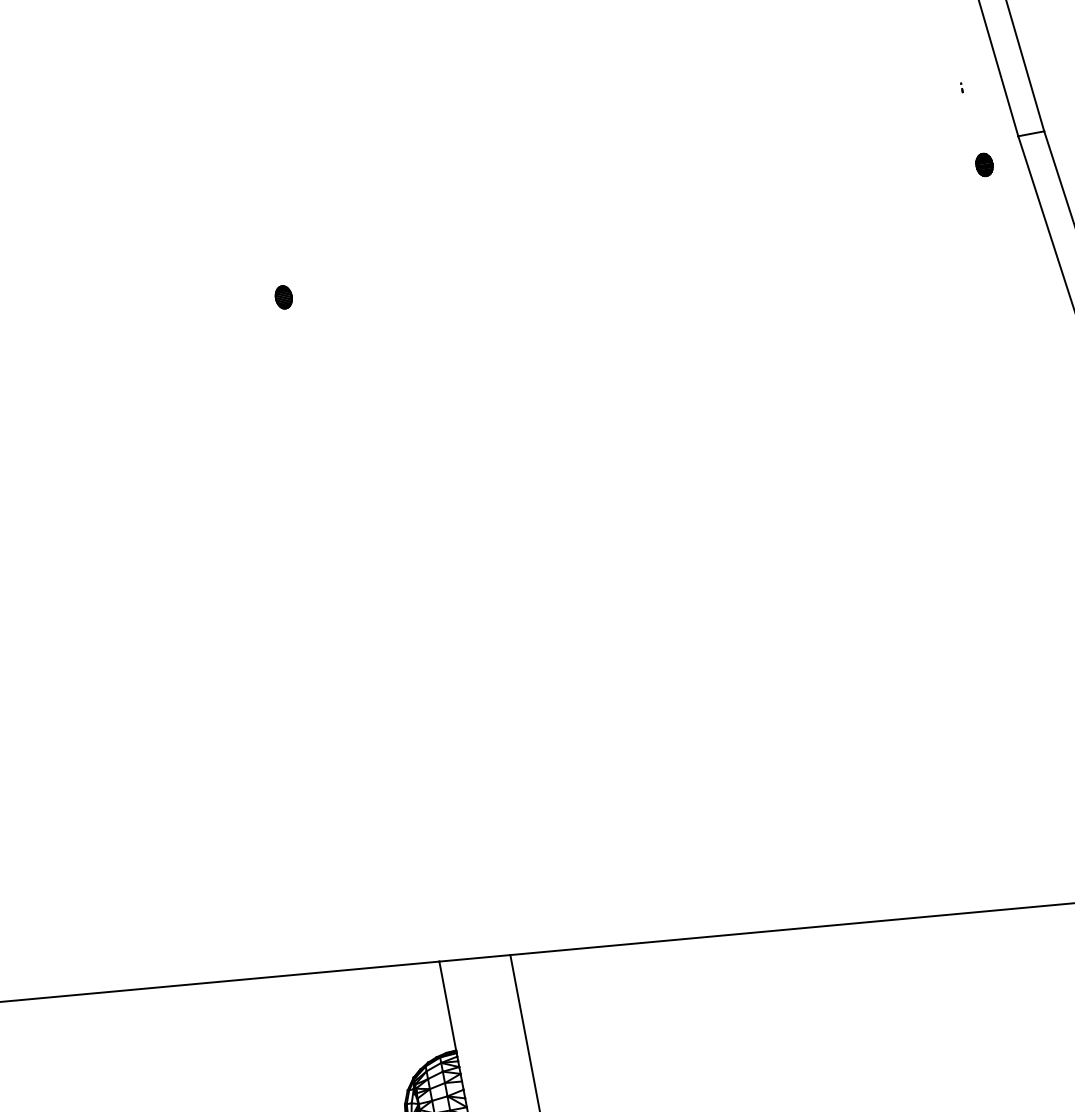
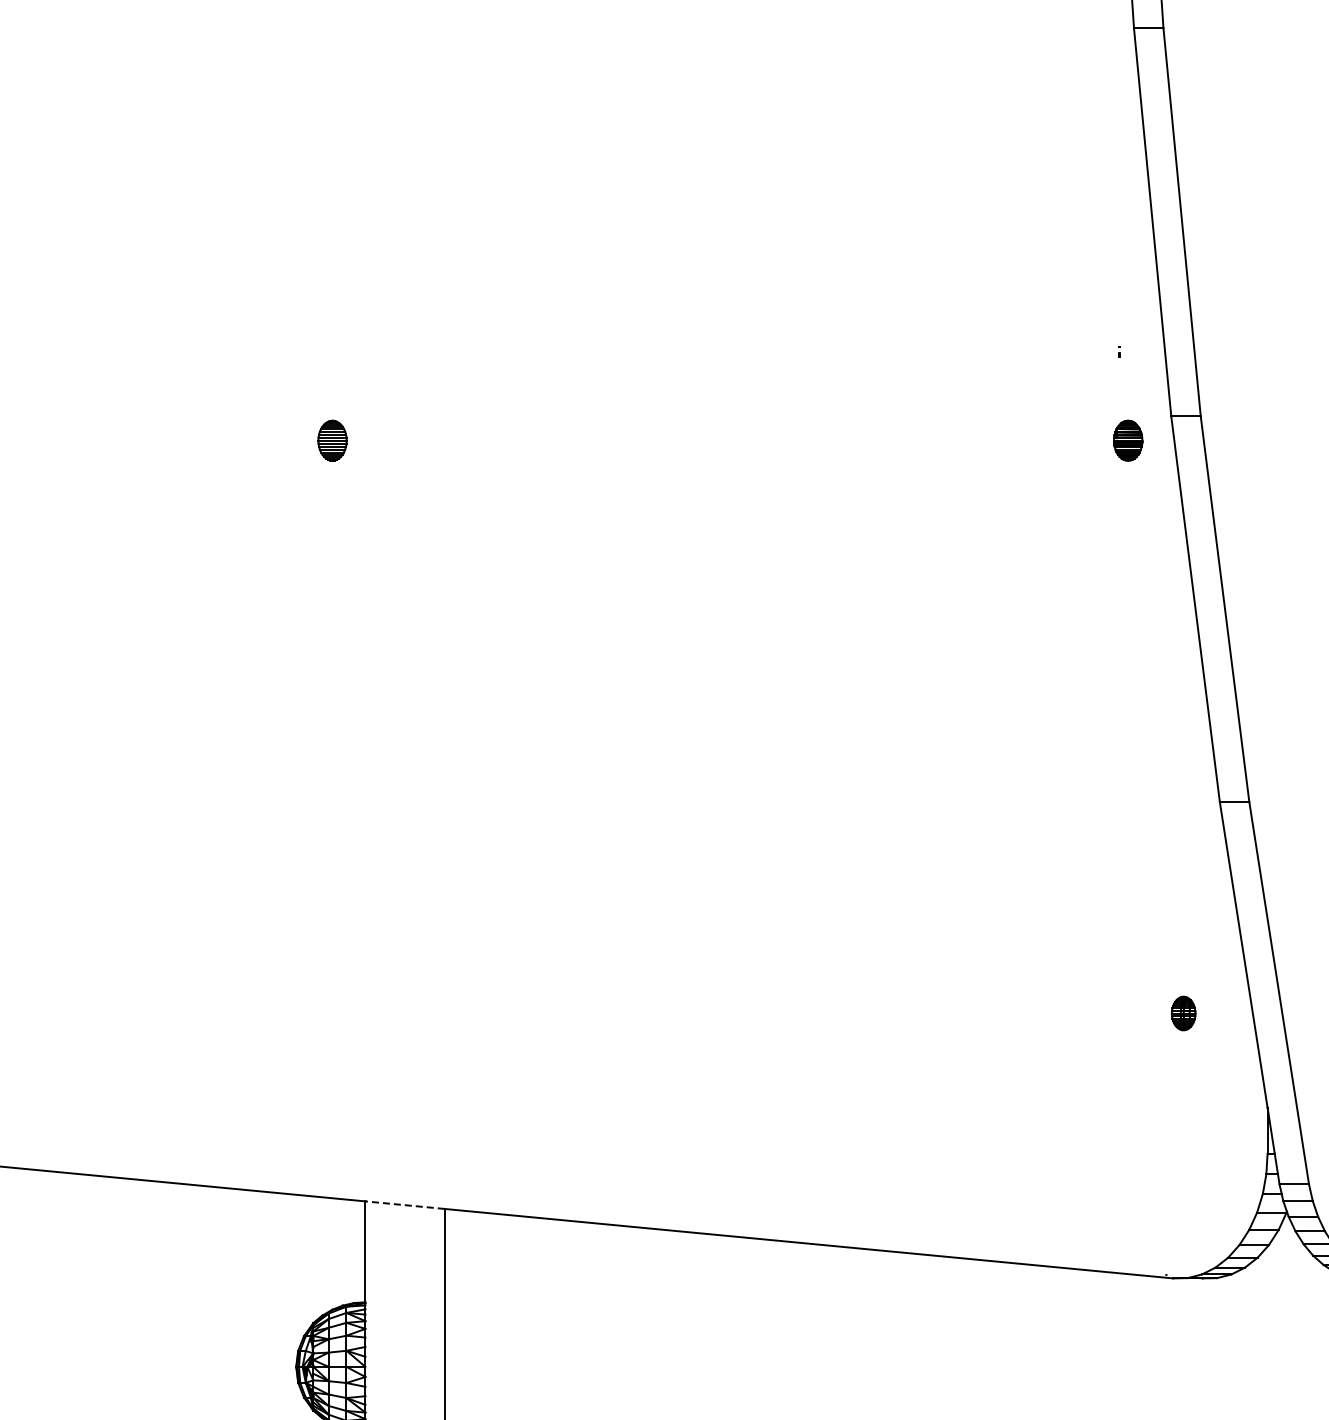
part: (984, 164) -> (1128, 440), size x1.6
part: (283, 297) -> (332, 440), size x1.6
line: (475, 958) -> (405, 1205), solid -> dashed

